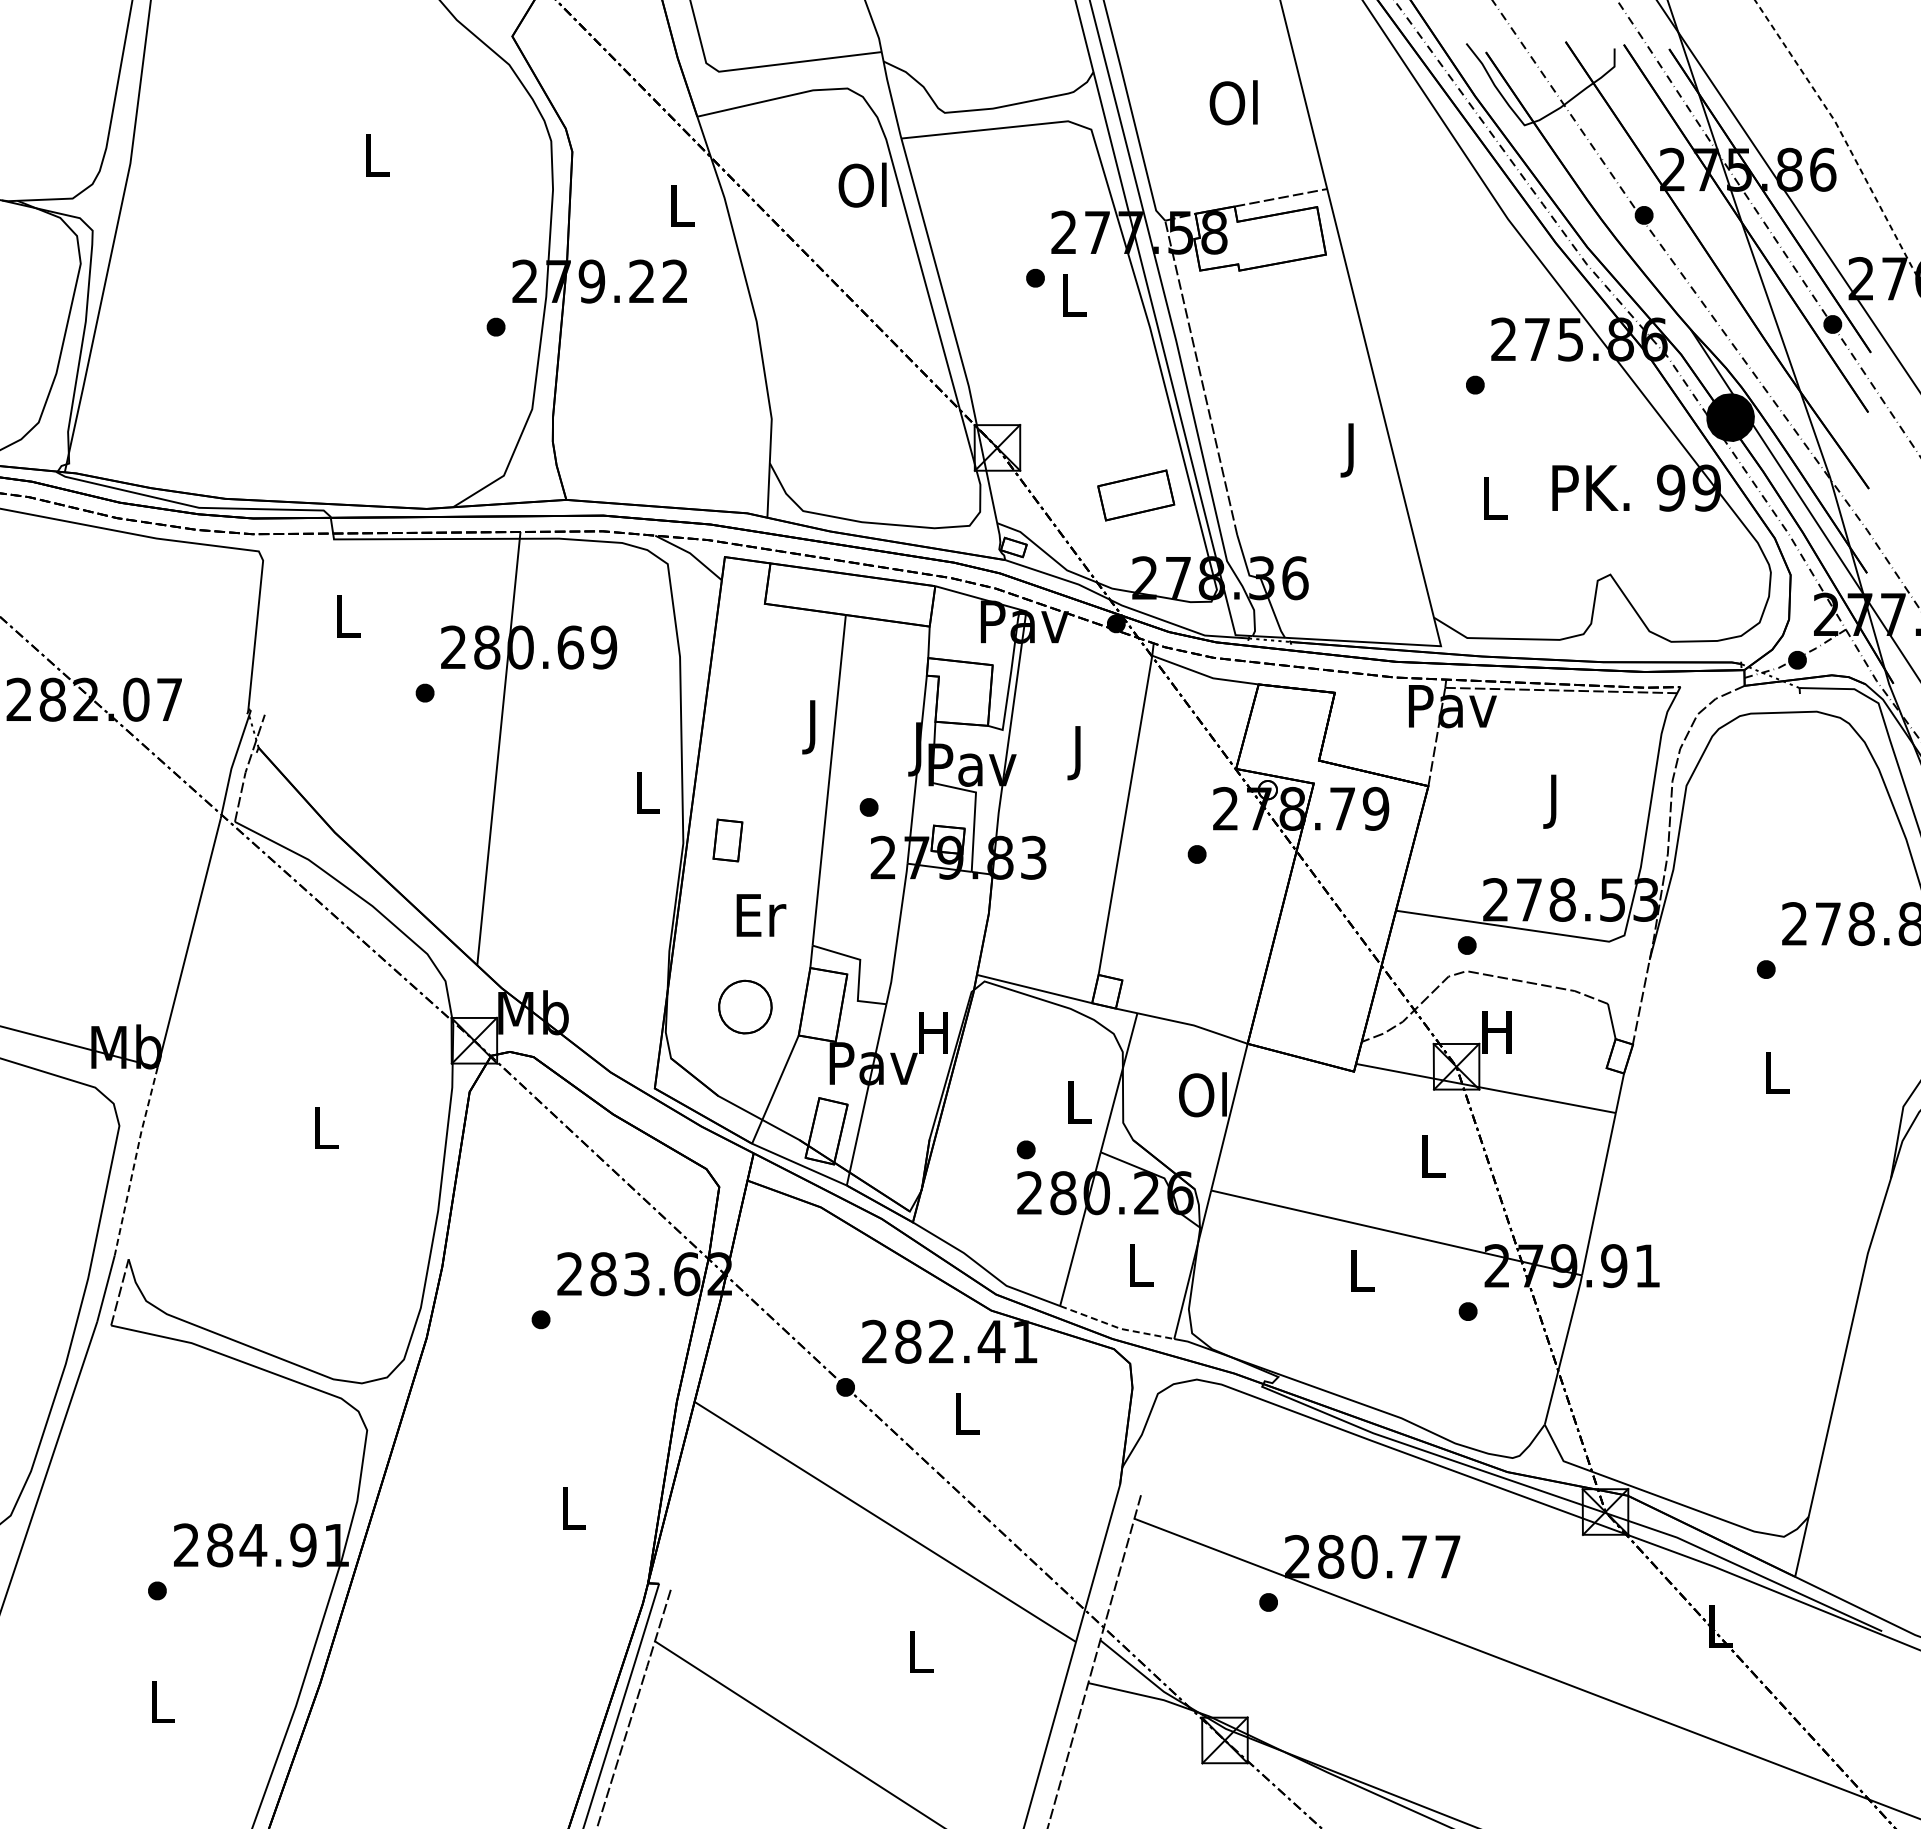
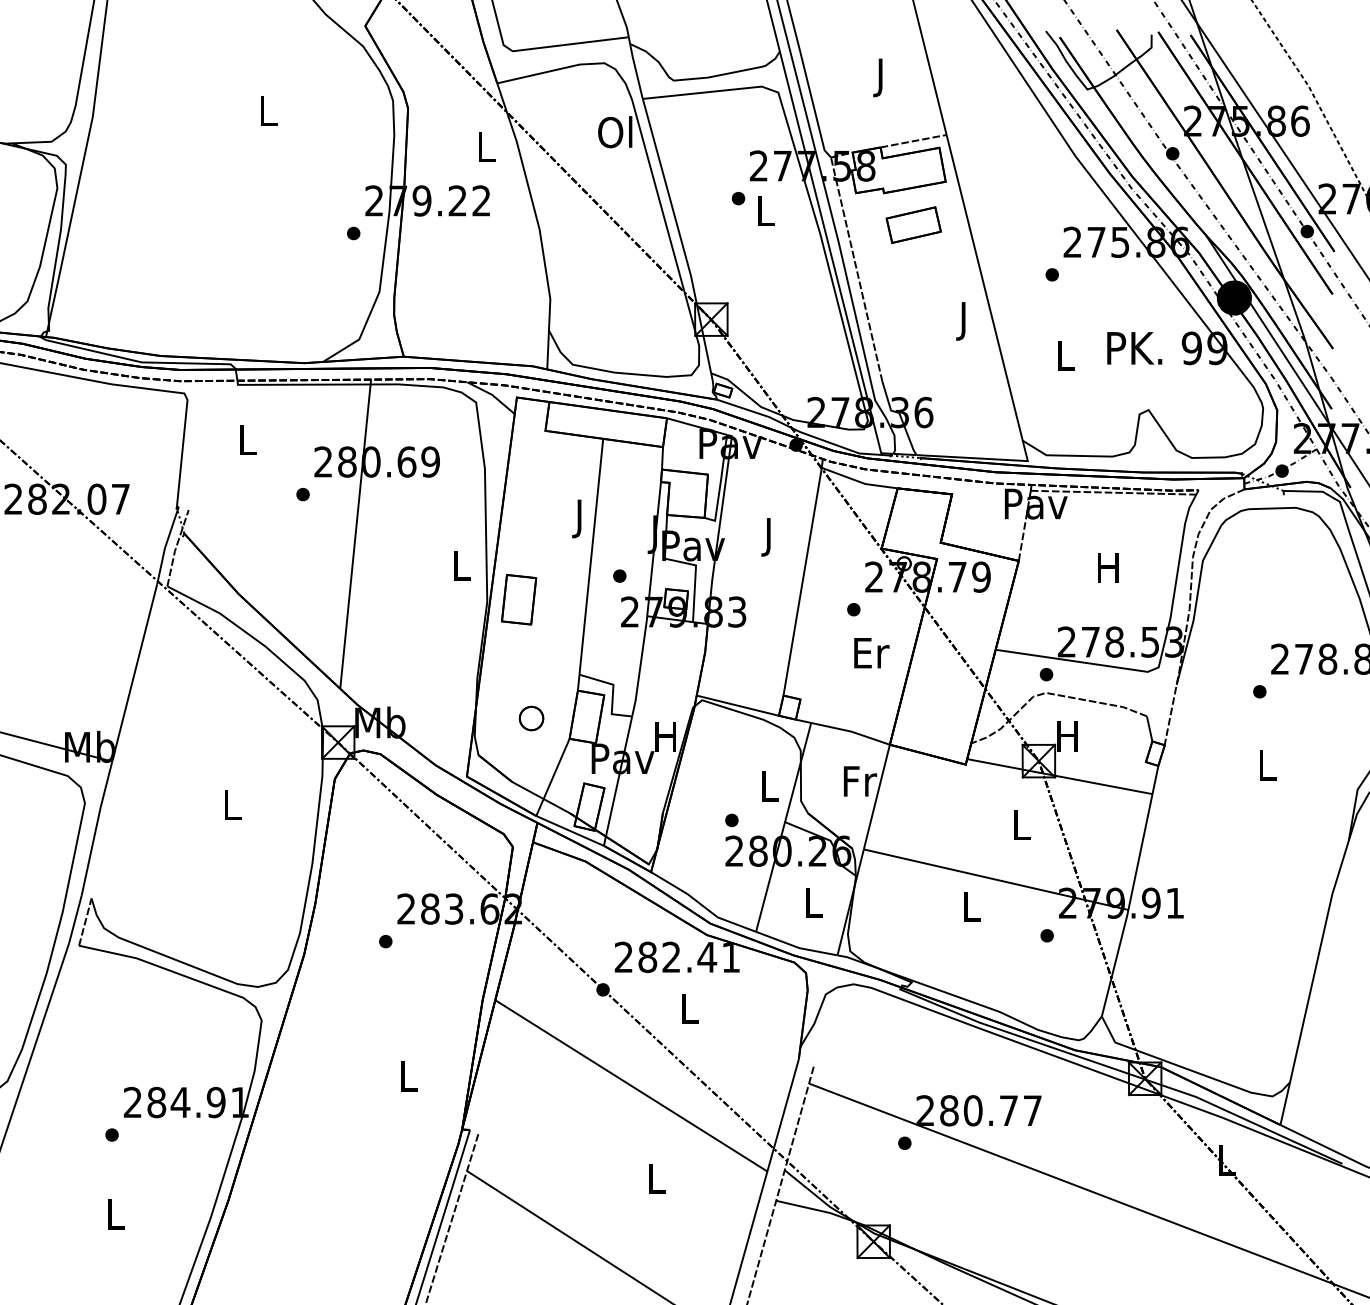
text: (1233, 108) -> (879, 77), Ol -> J
part: (1136, 495) -> (914, 225), moved
text: (1553, 801) -> (1108, 571), J -> H
part: (727, 840) -> (518, 599), size x1.67
text: (761, 915) -> (871, 653), moved
part: (745, 1006) -> (531, 718), size x0.62
text: (1204, 1094) -> (859, 780), Ol -> Fr
line: (135, 1160) -> (96, 827), dashed -> solid
line: (1117, 1327) -> (797, 947), dashed -> solid

